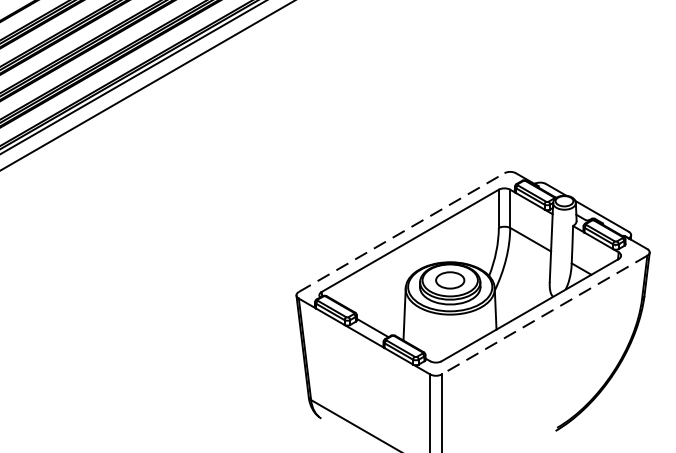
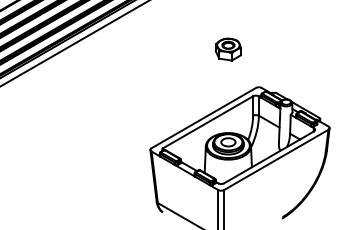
part: (450, 97) -> (228, 49), added
line: (403, 231) -> (204, 117), dashed -> solid
line: (543, 316) -> (275, 160), dashed -> solid

